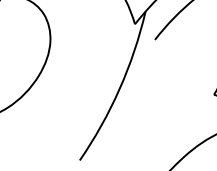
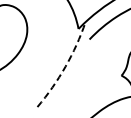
arc: (119, 88) -> (65, 66), solid -> dashed

